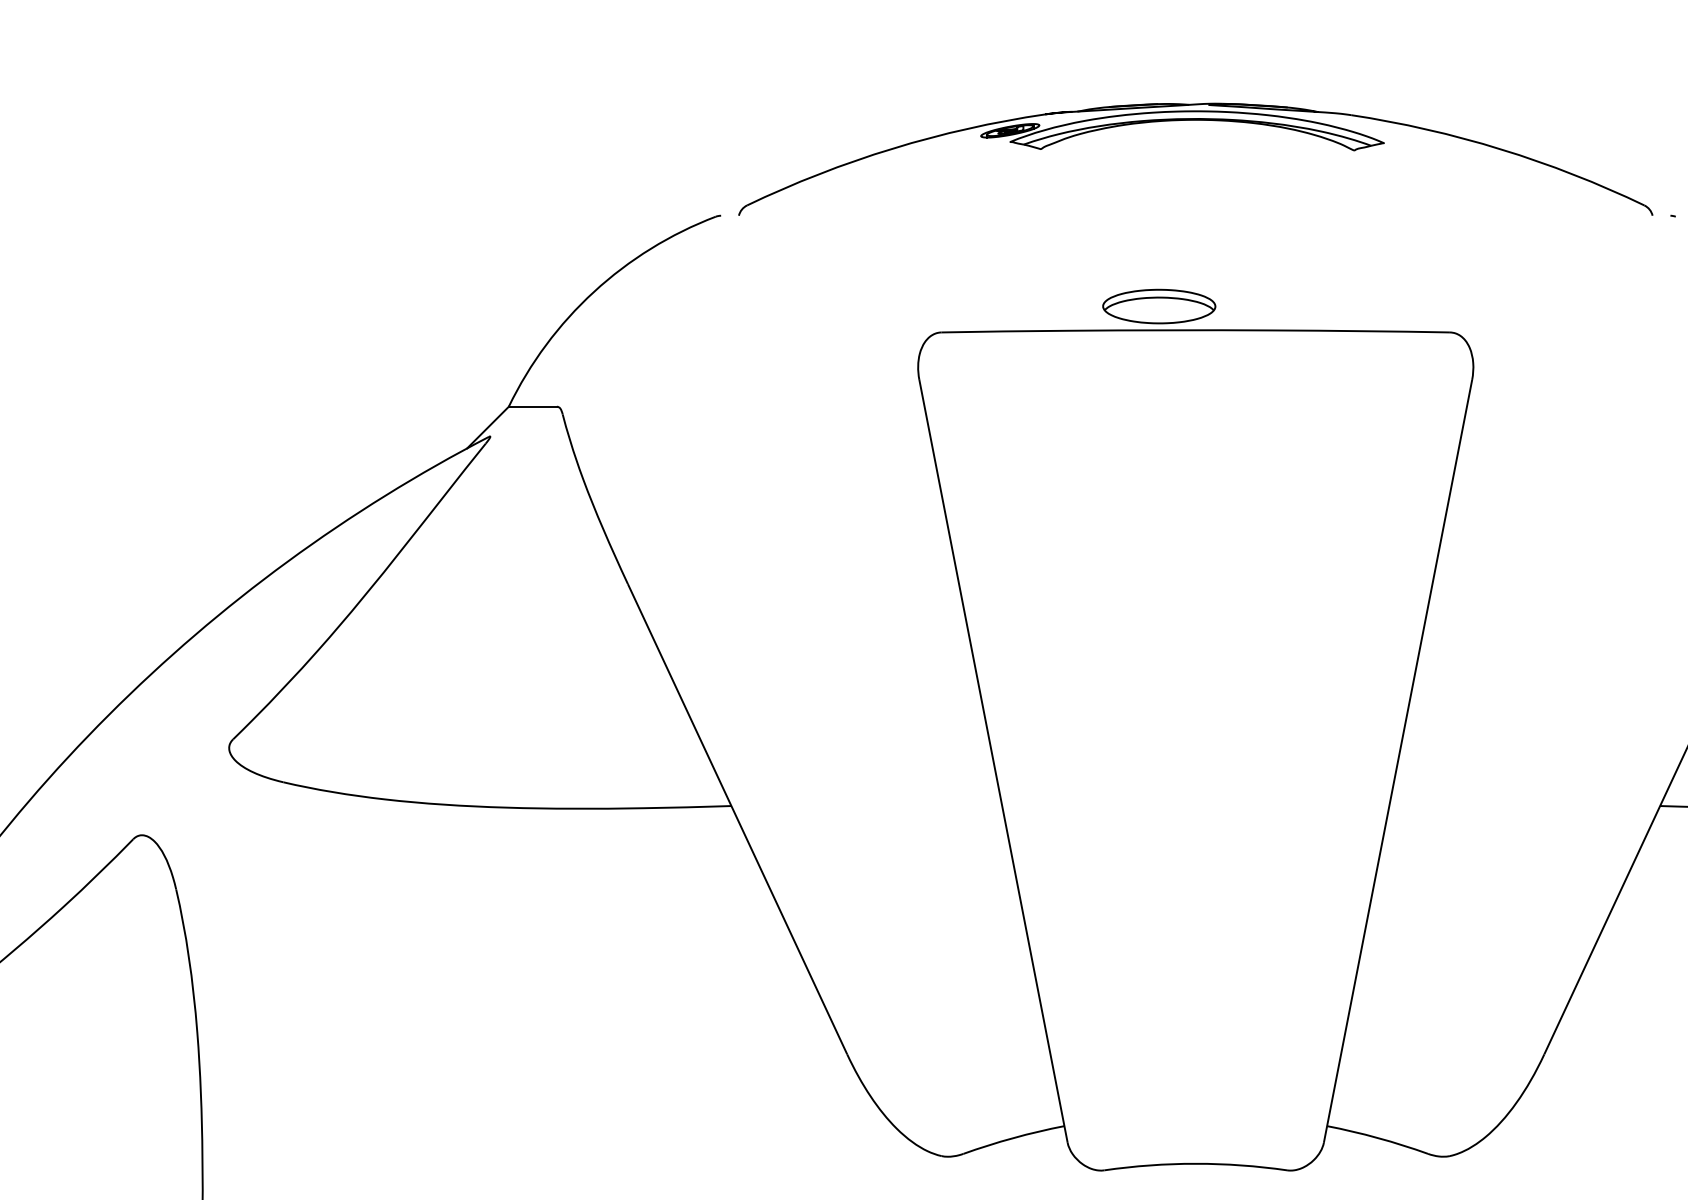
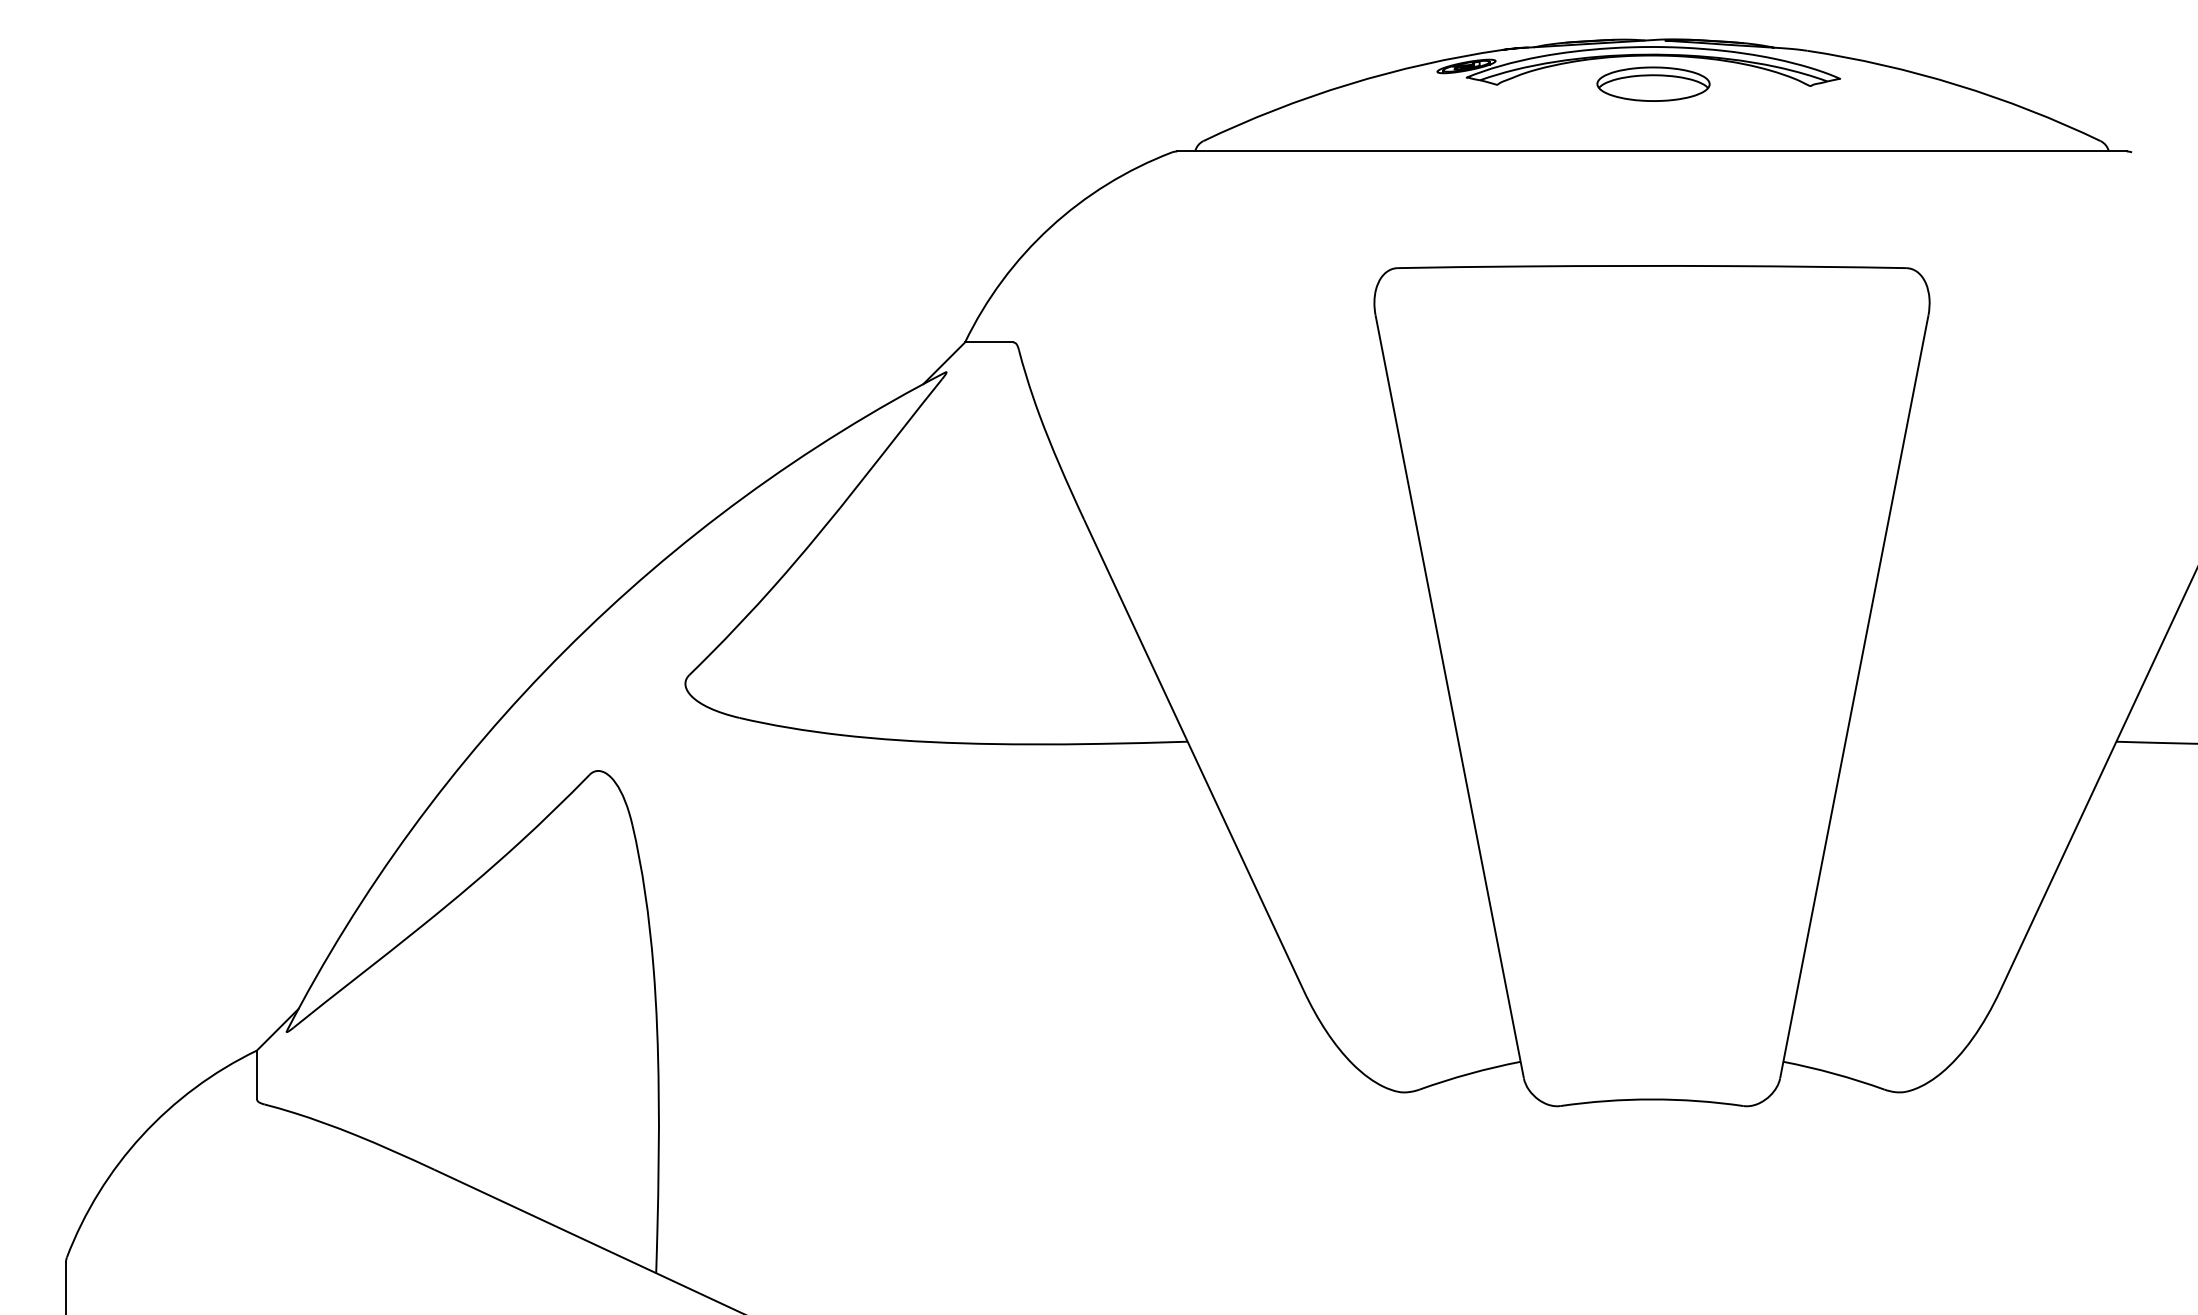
line: (1195, 215) -> (1651, 151), added
part: (1159, 305) -> (1653, 83), moved

